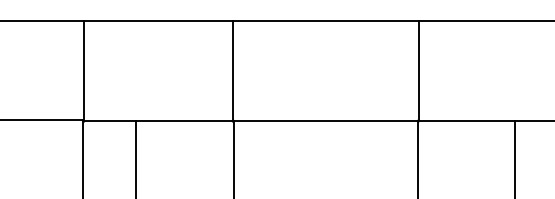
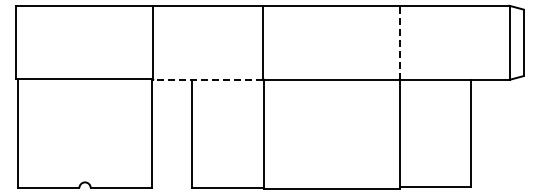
line: (418, 70) -> (400, 42), solid -> dashed
line: (159, 120) -> (208, 79), solid -> dashed

